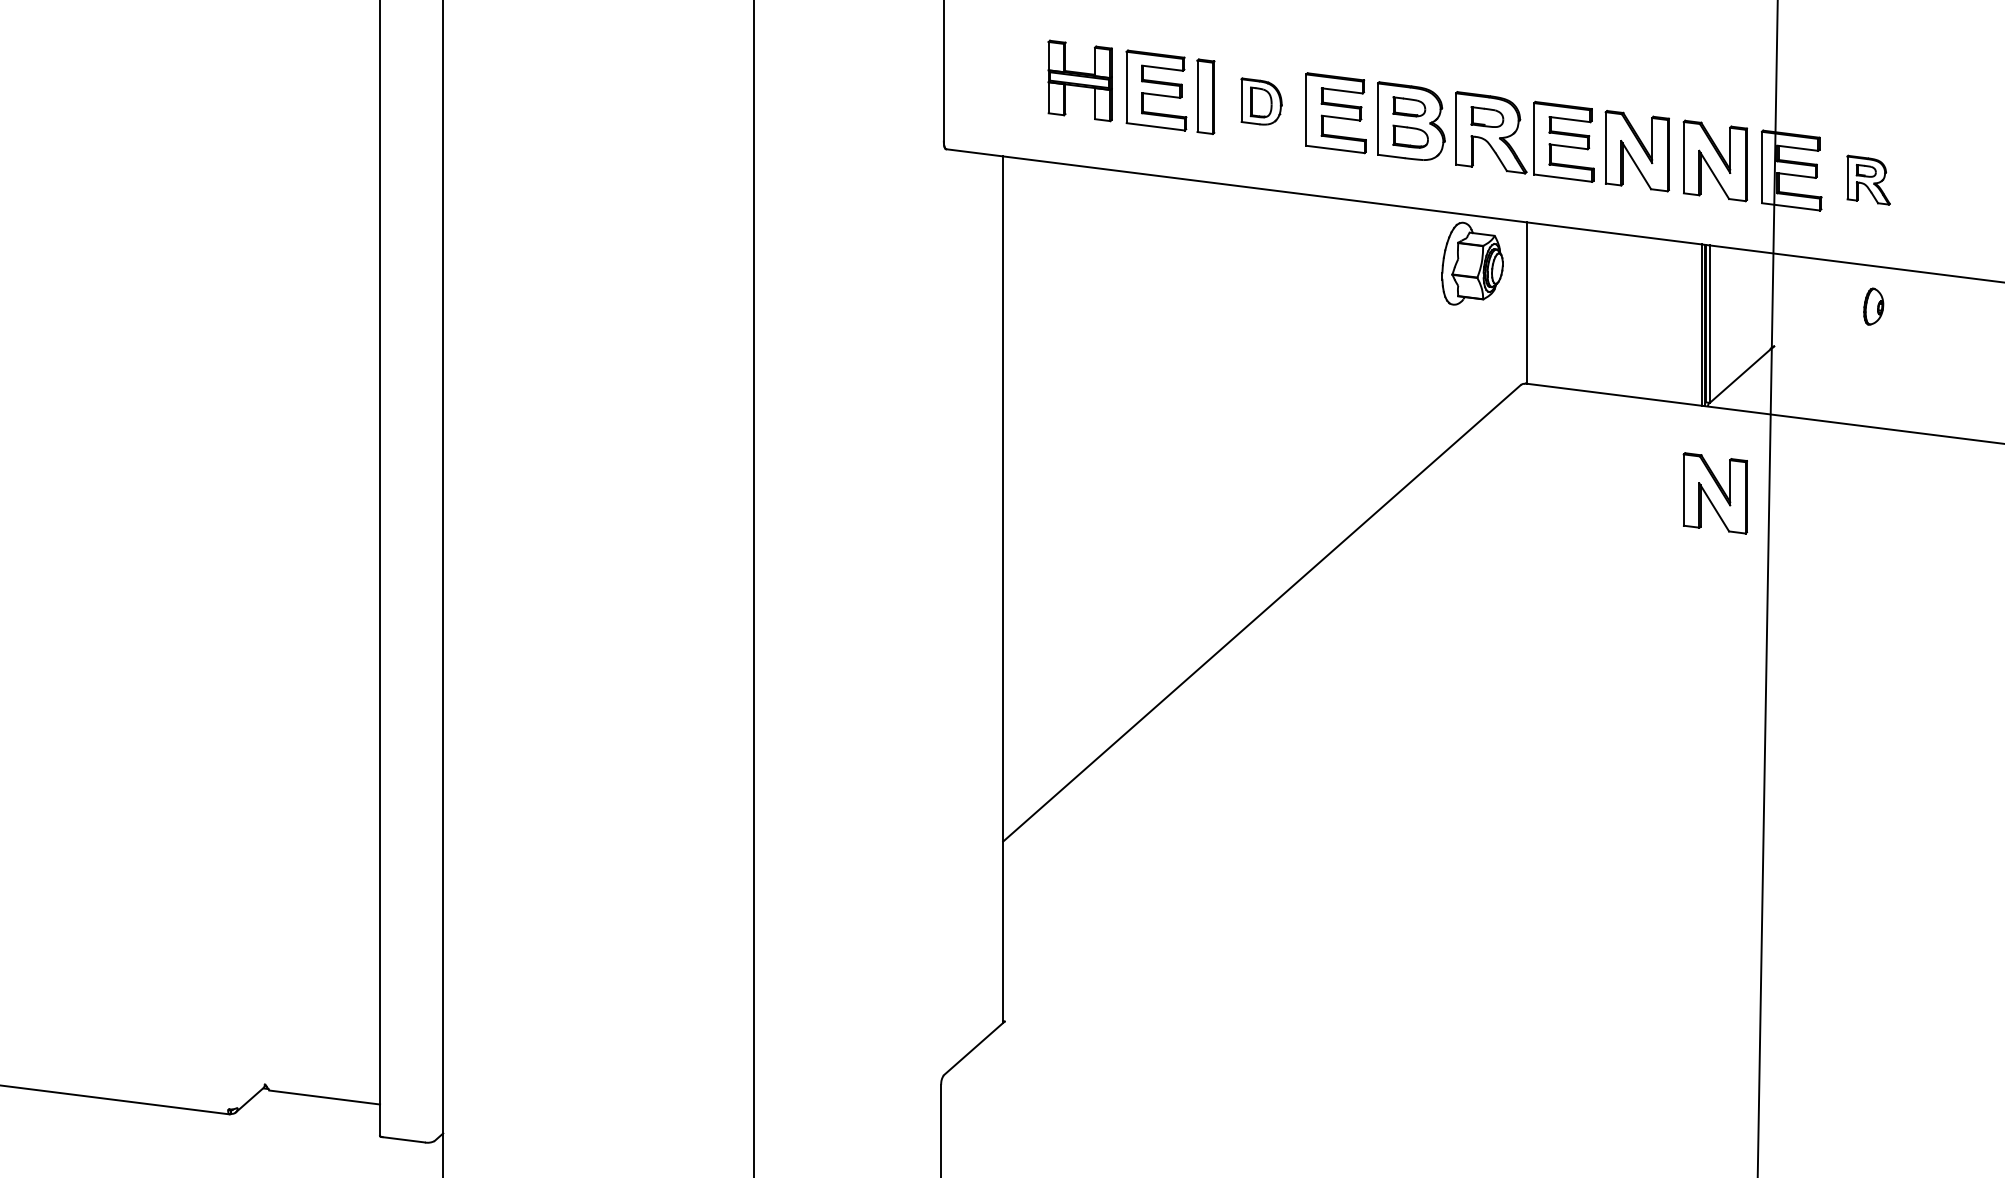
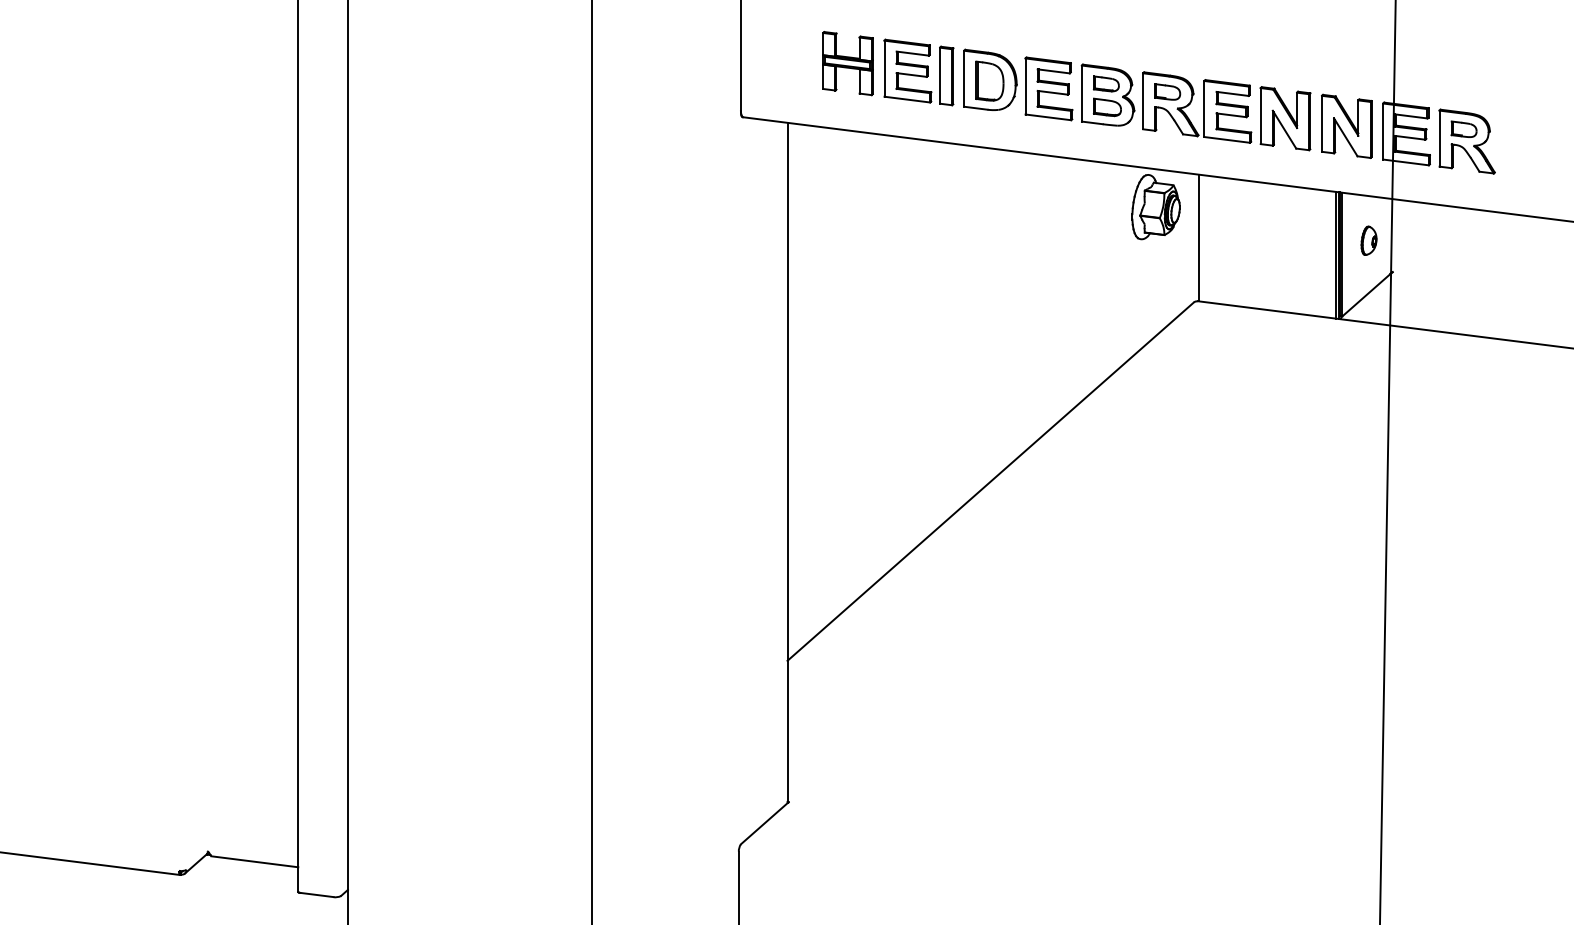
part: (1261, 101) -> (990, 79), size x1.67
part: (1867, 180) -> (1466, 141), size x1.67
part: (1873, 306) -> (1368, 240), moved
part: (1715, 492) -> (1346, 386), removed

